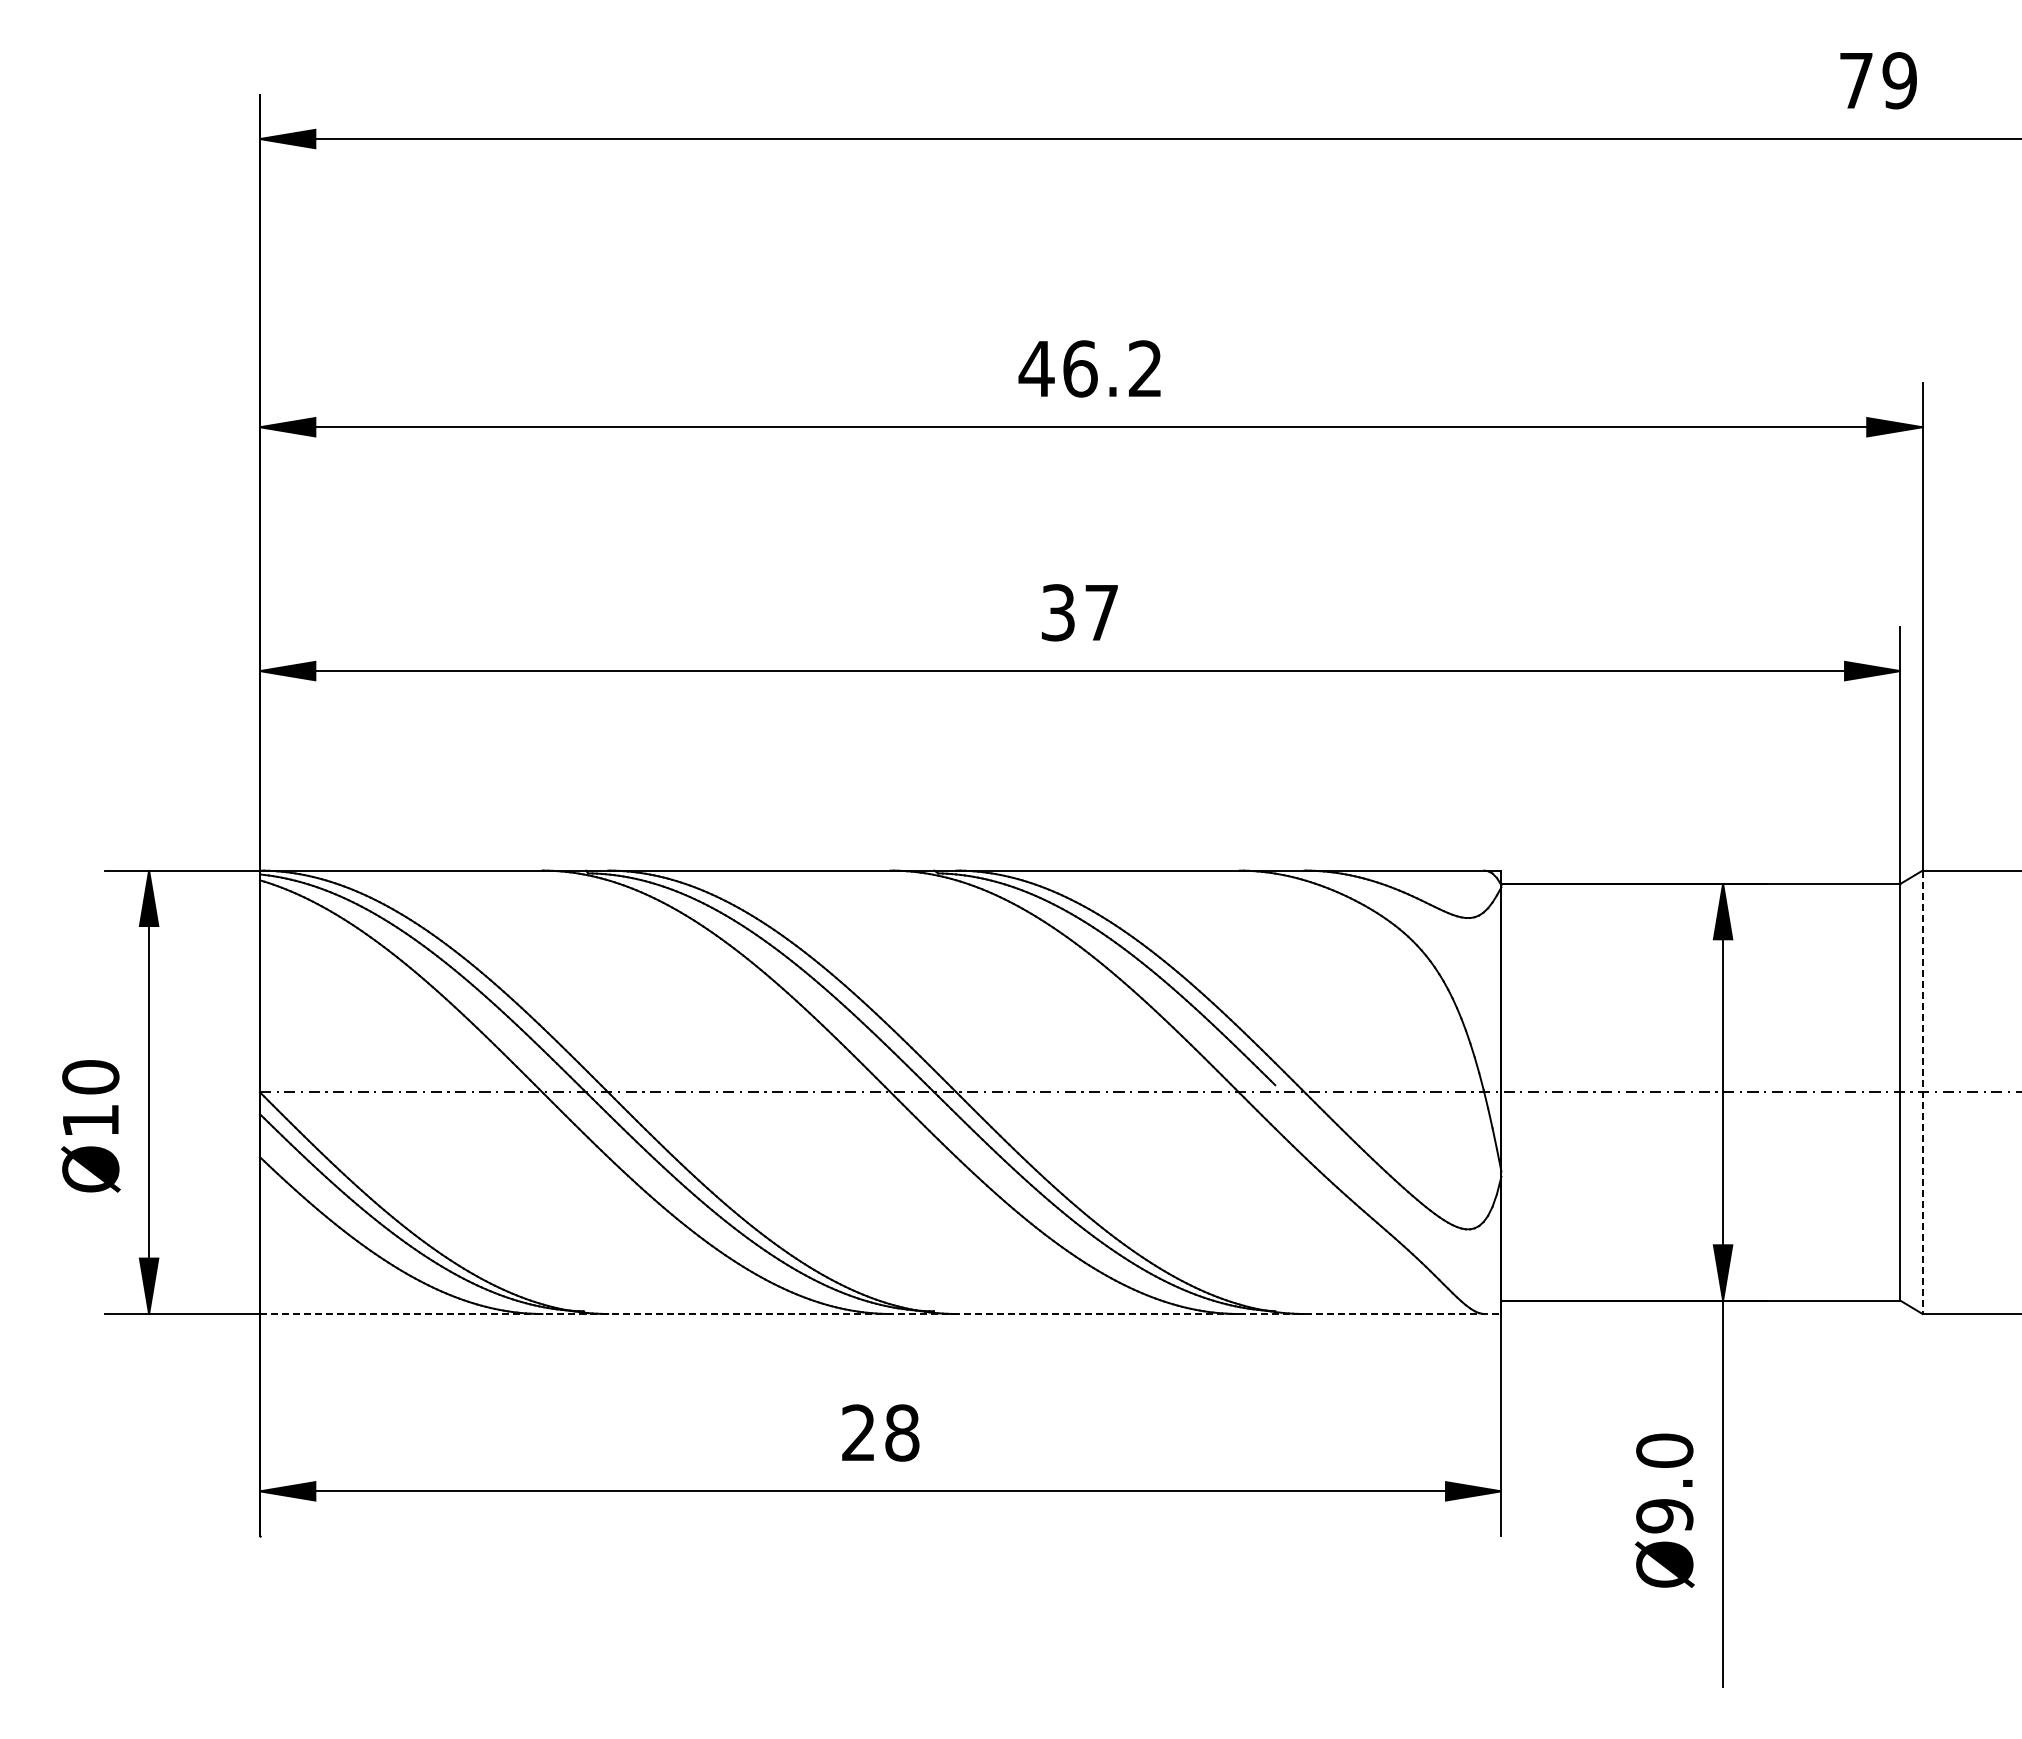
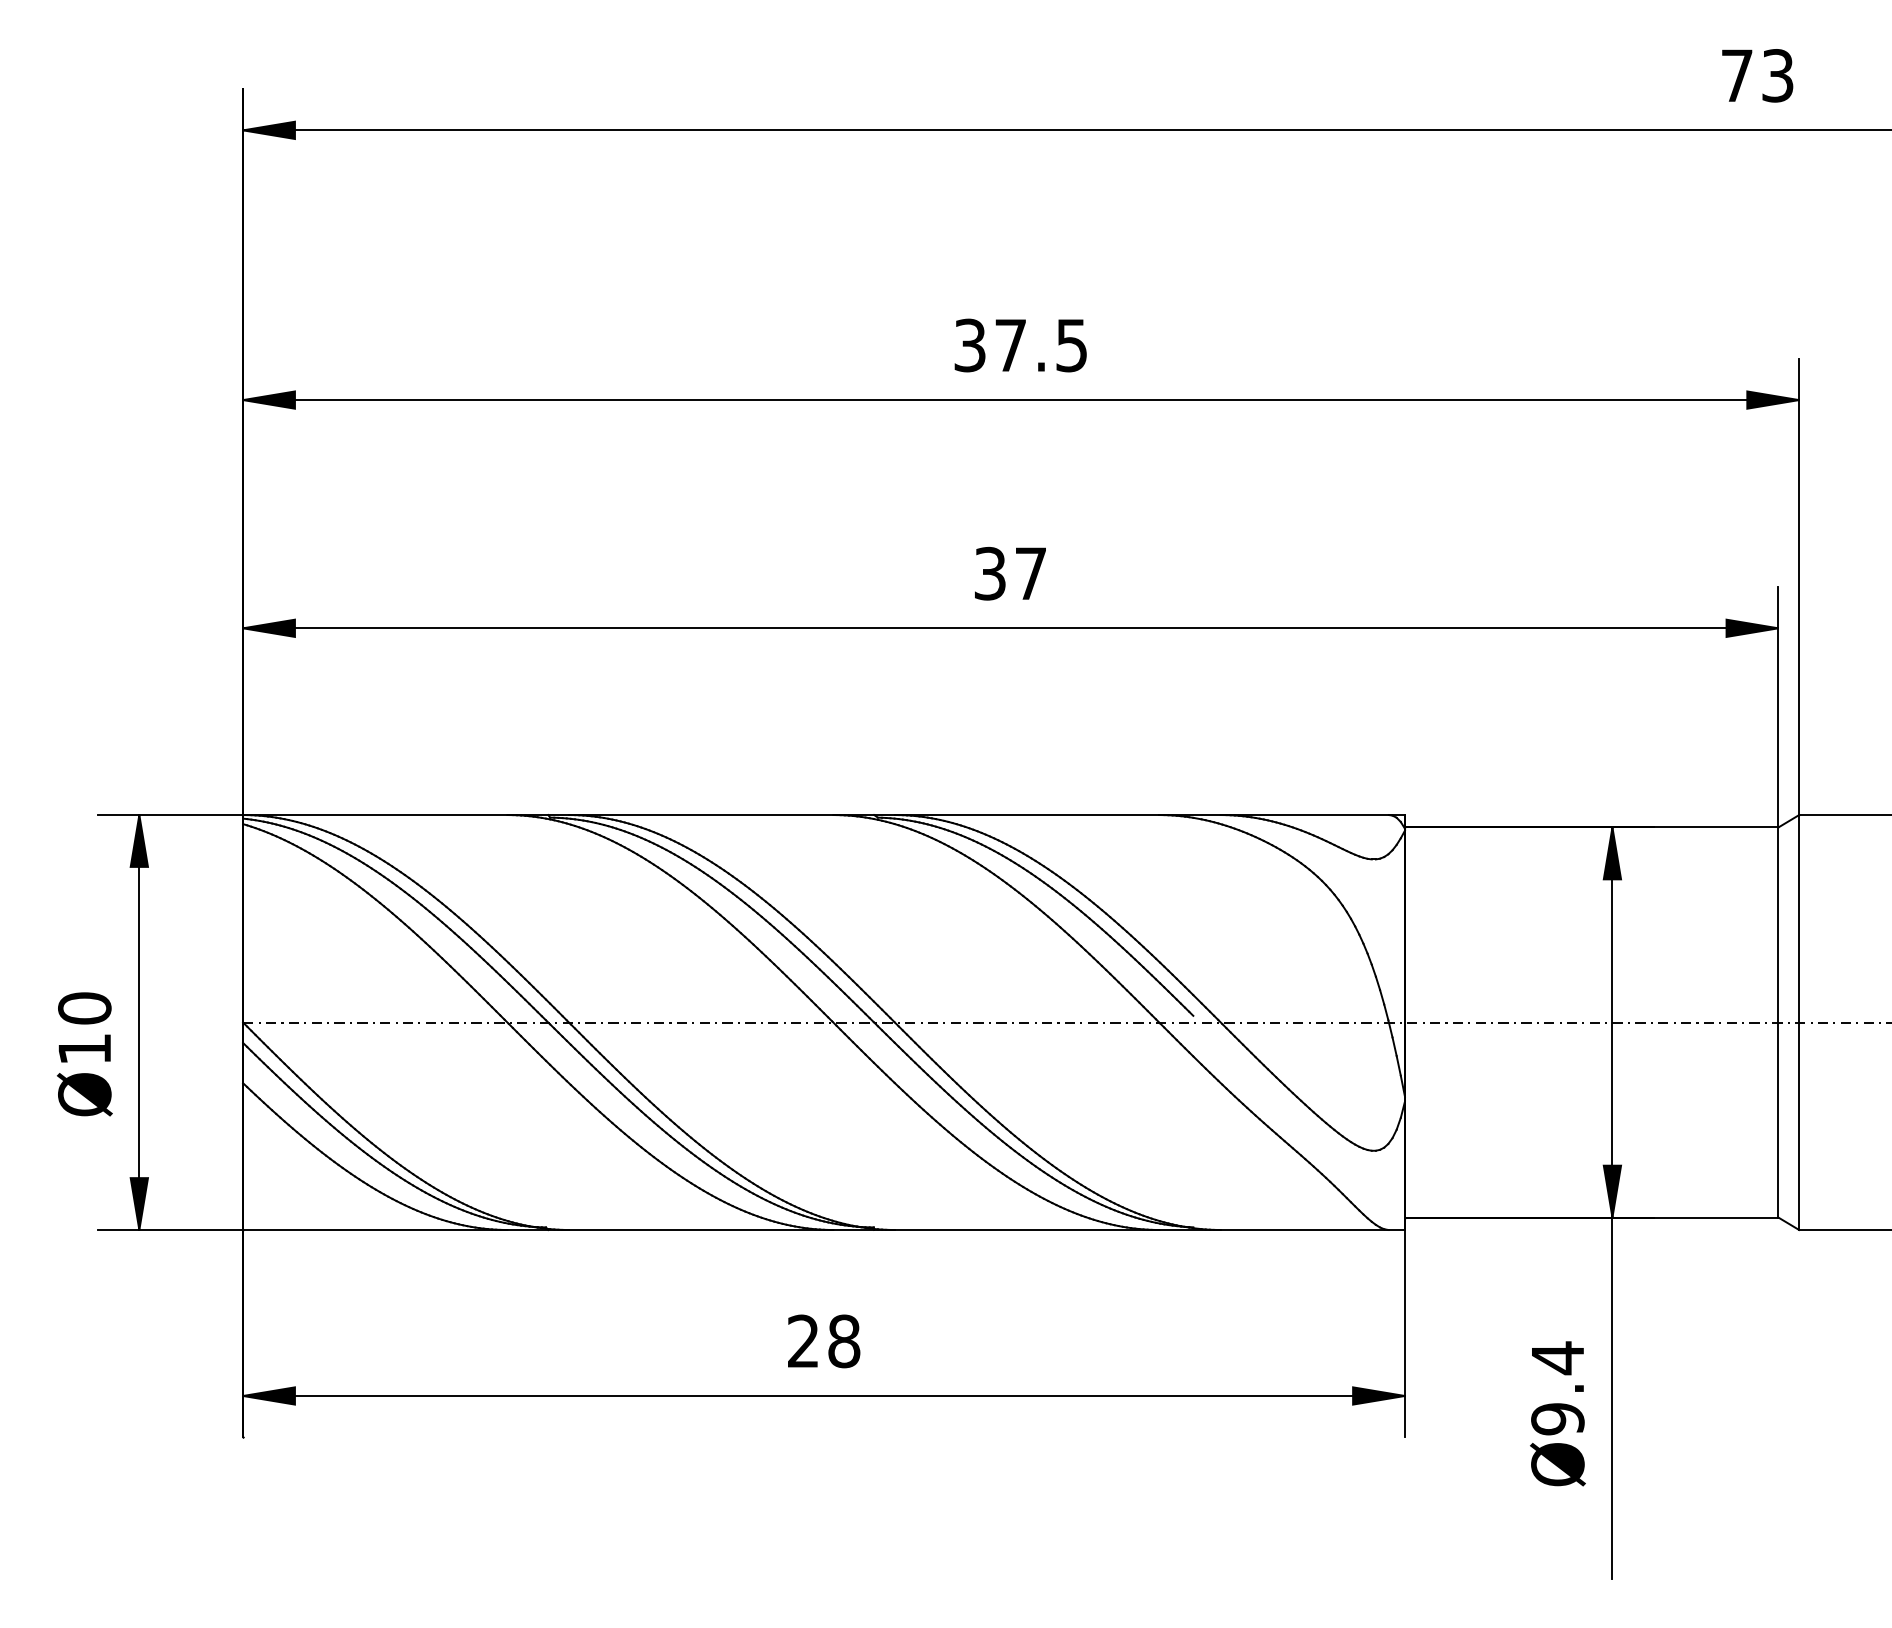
text: (1899, 80) -> (1777, 75), 79 -> 73
text: (1089, 368) -> (1019, 345), 46.2 -> 37.5
line: (1922, 1092) -> (1799, 1022), dashed -> solid
line: (880, 1314) -> (823, 1230), dashed -> solid
text: (1664, 1451) -> (1557, 1358), Ø9.0 -> Ø9.4

